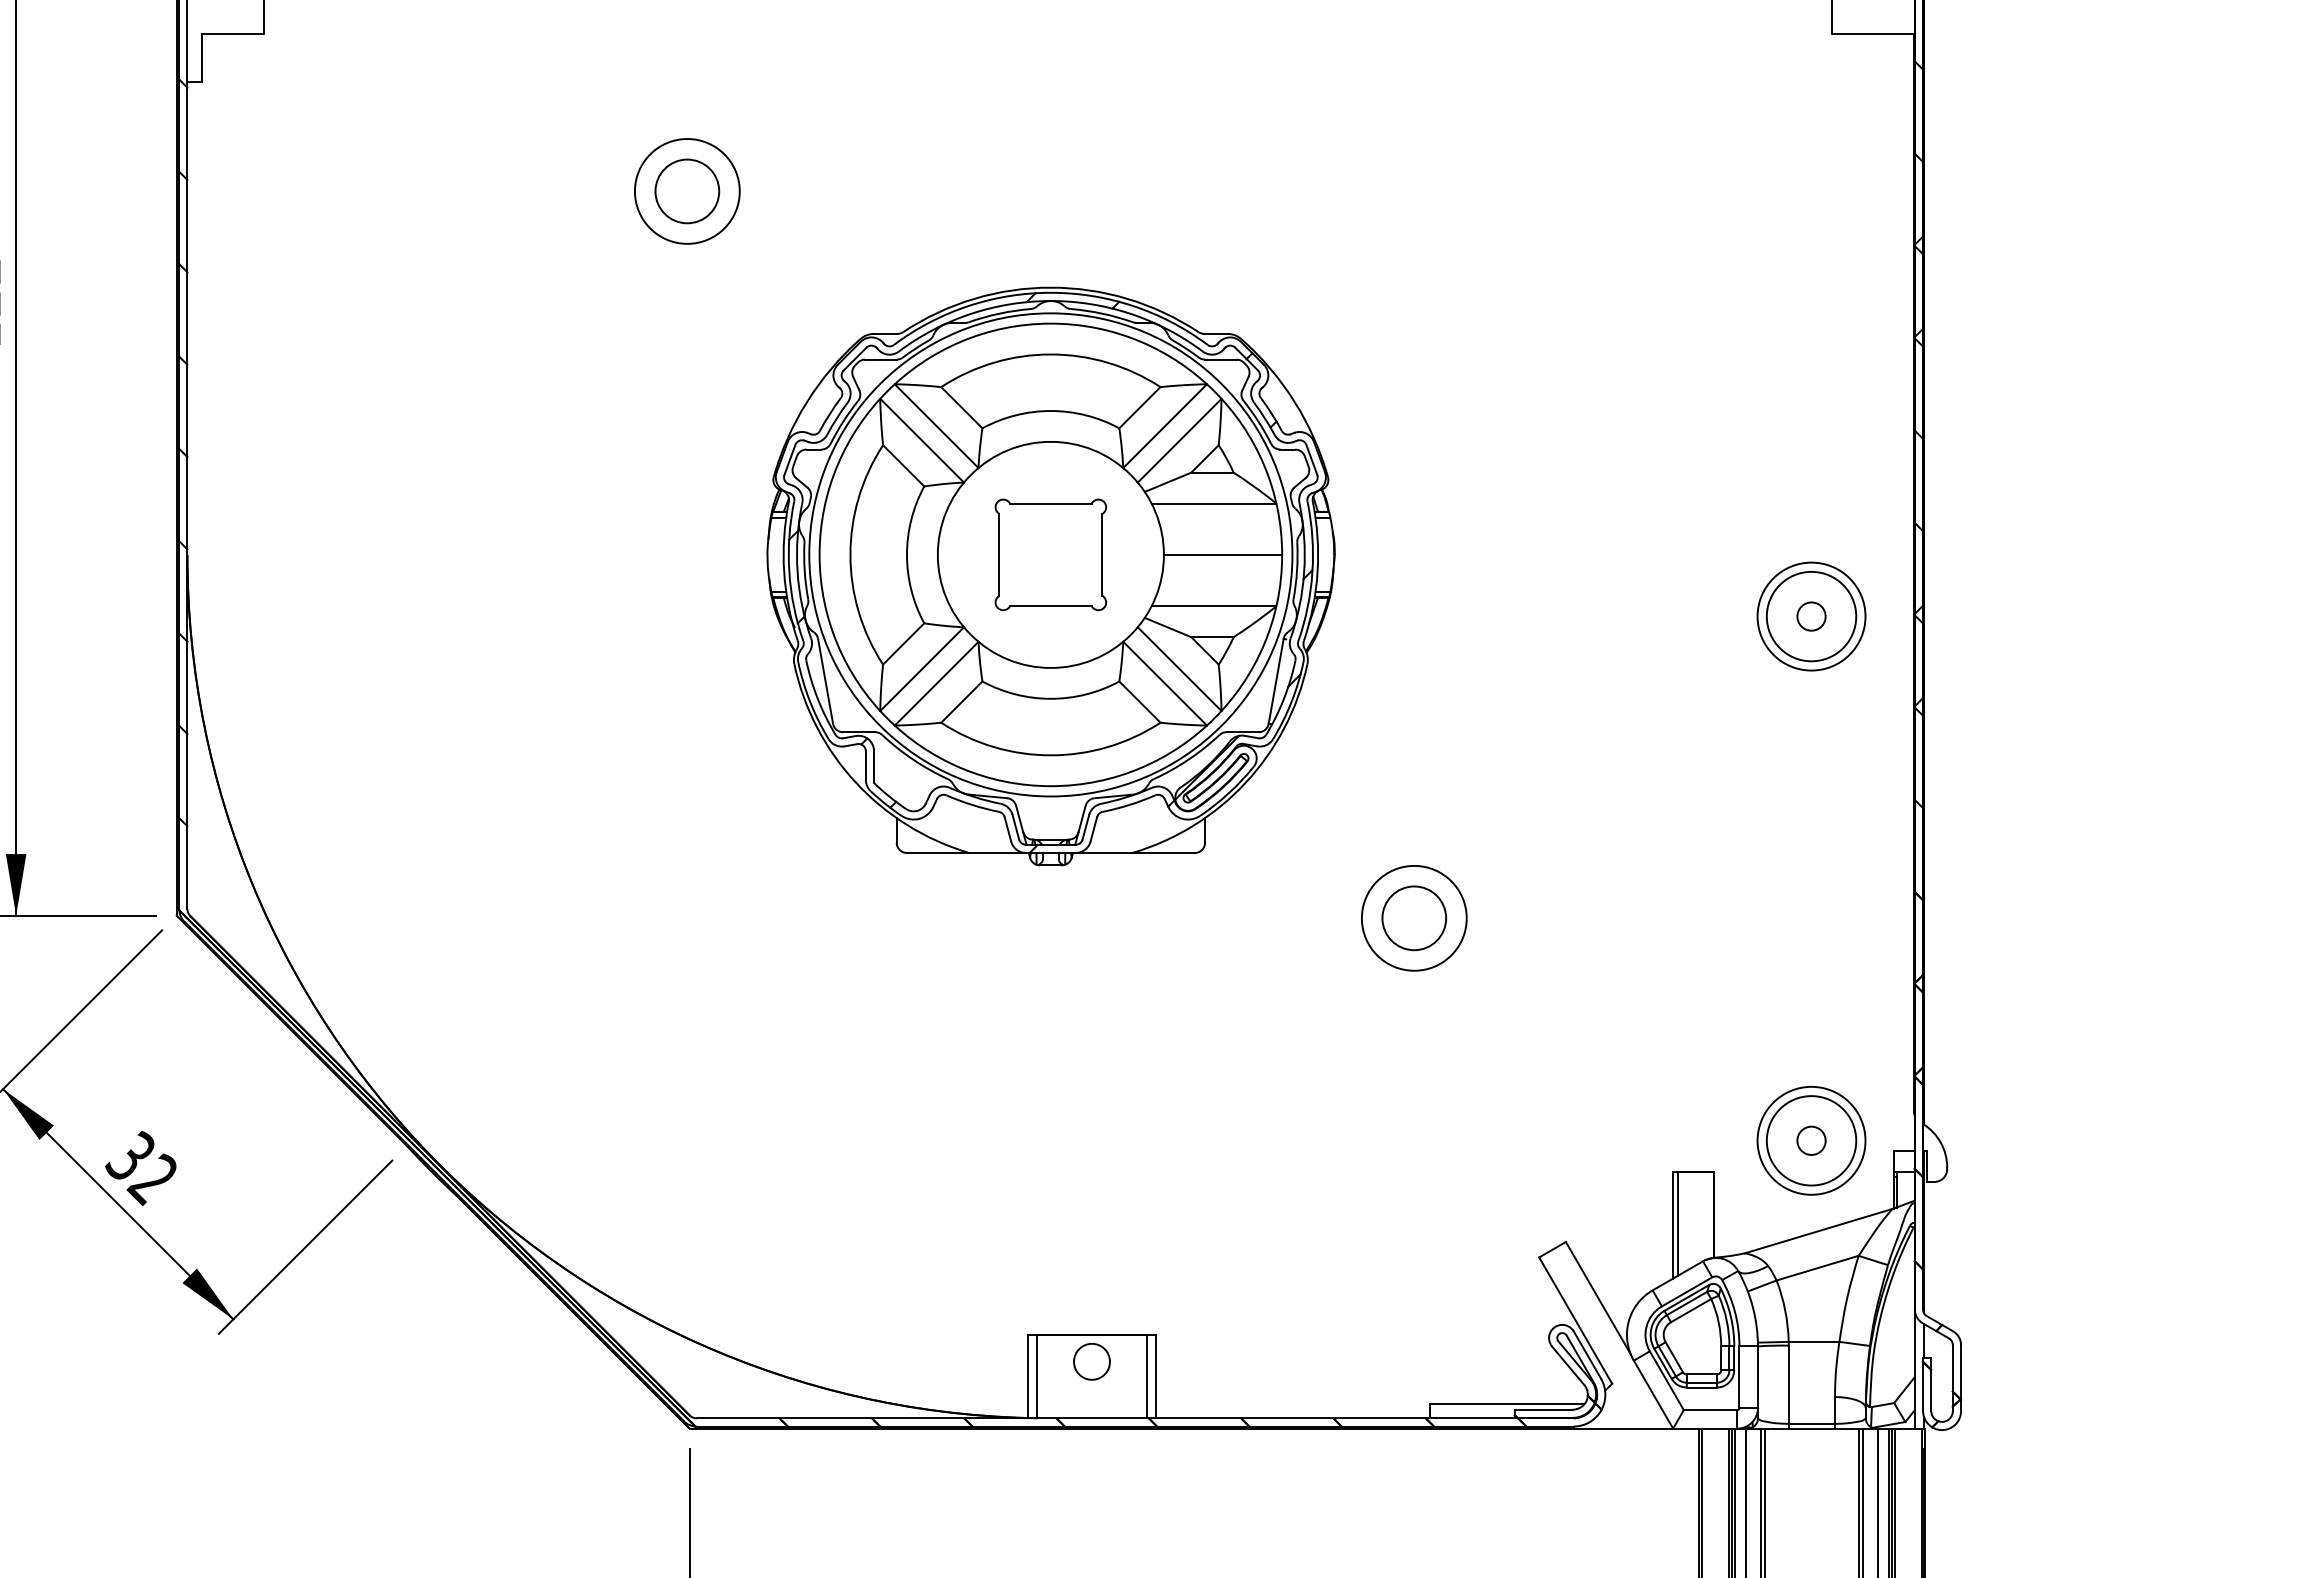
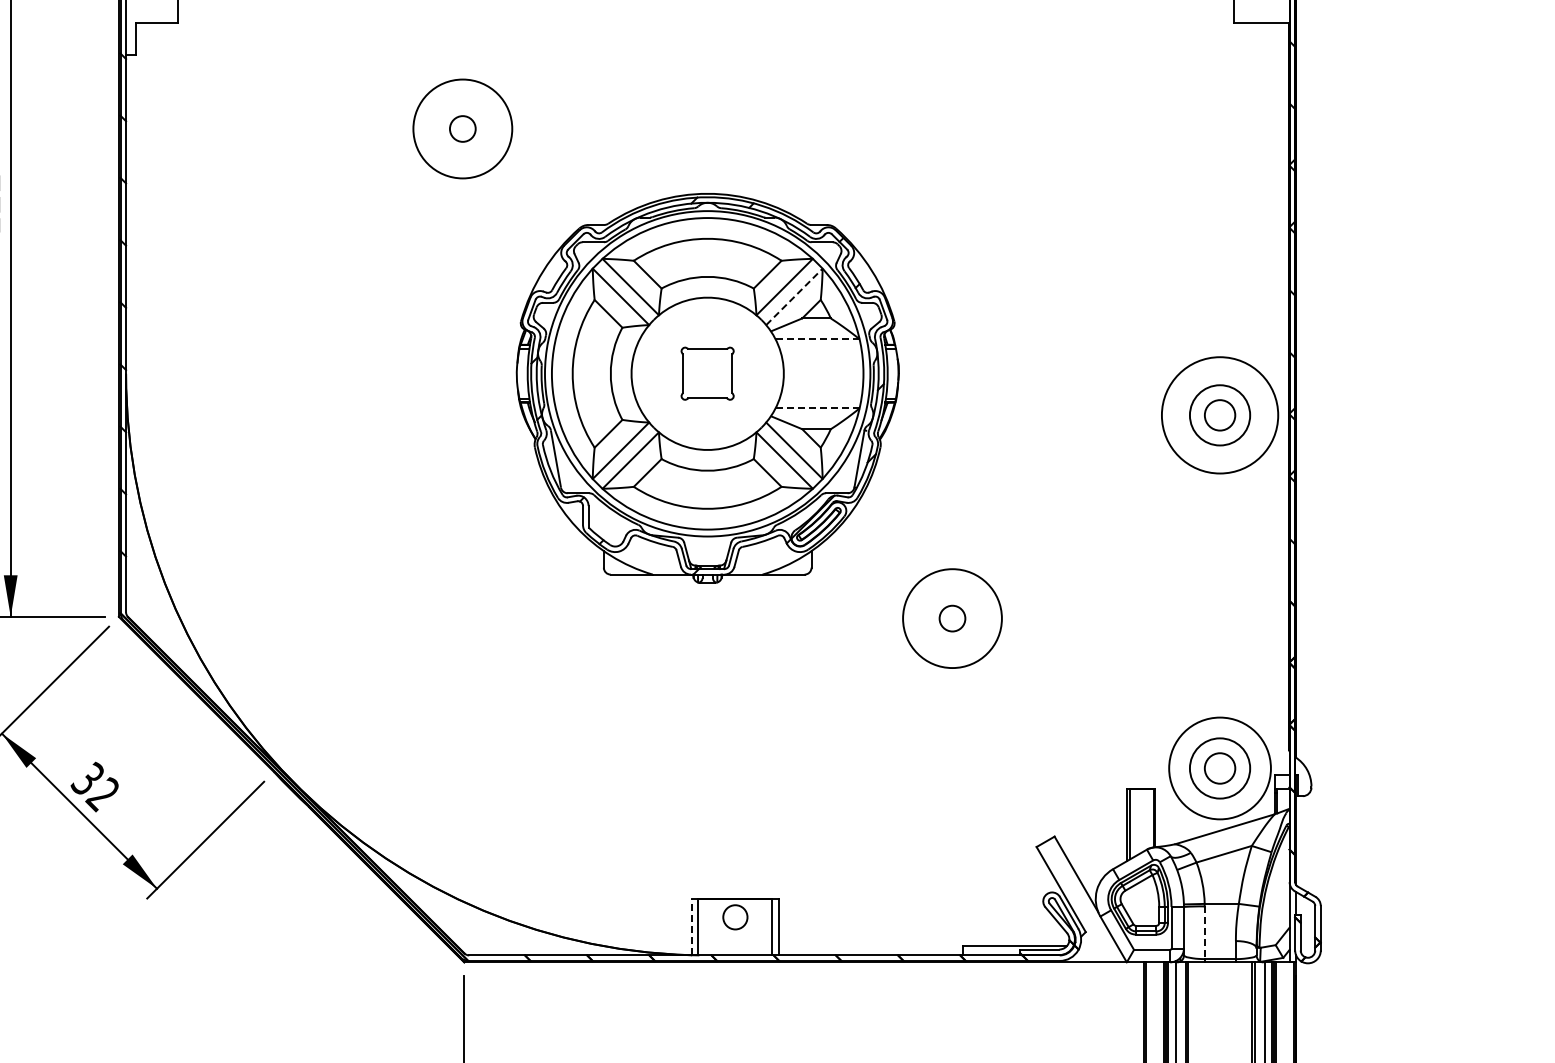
circle: (686, 190) -> (462, 128), size x0.6
circle: (686, 190) -> (462, 128), size x1.4
line: (1179, 440) -> (794, 296), solid -> dashed
line: (1215, 503) -> (818, 339), solid -> dashed
part: (1050, 554) -> (707, 373), size x0.7
line: (1222, 554) -> (823, 373), removed
line: (1213, 606) -> (817, 408), solid -> dashed
circle: (1810, 615) -> (1219, 414), size x1.6
circle: (1810, 616) -> (1219, 415), size x1.6
circle: (1414, 918) -> (952, 618), size x0.6
circle: (1414, 918) -> (952, 618), size x1.4
circle: (1810, 1140) -> (1219, 768), size x1.4
circle: (1810, 1140) -> (1219, 768), size x1.6
line: (1028, 1376) -> (692, 927), solid -> dashed
line: (1788, 1385) -> (1204, 933), solid -> dashed

